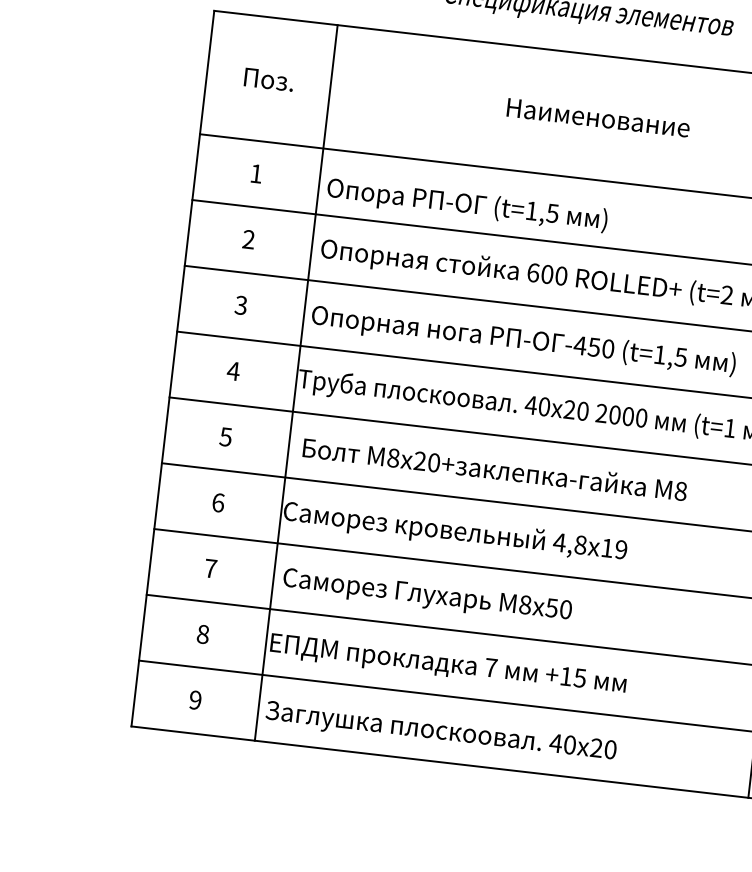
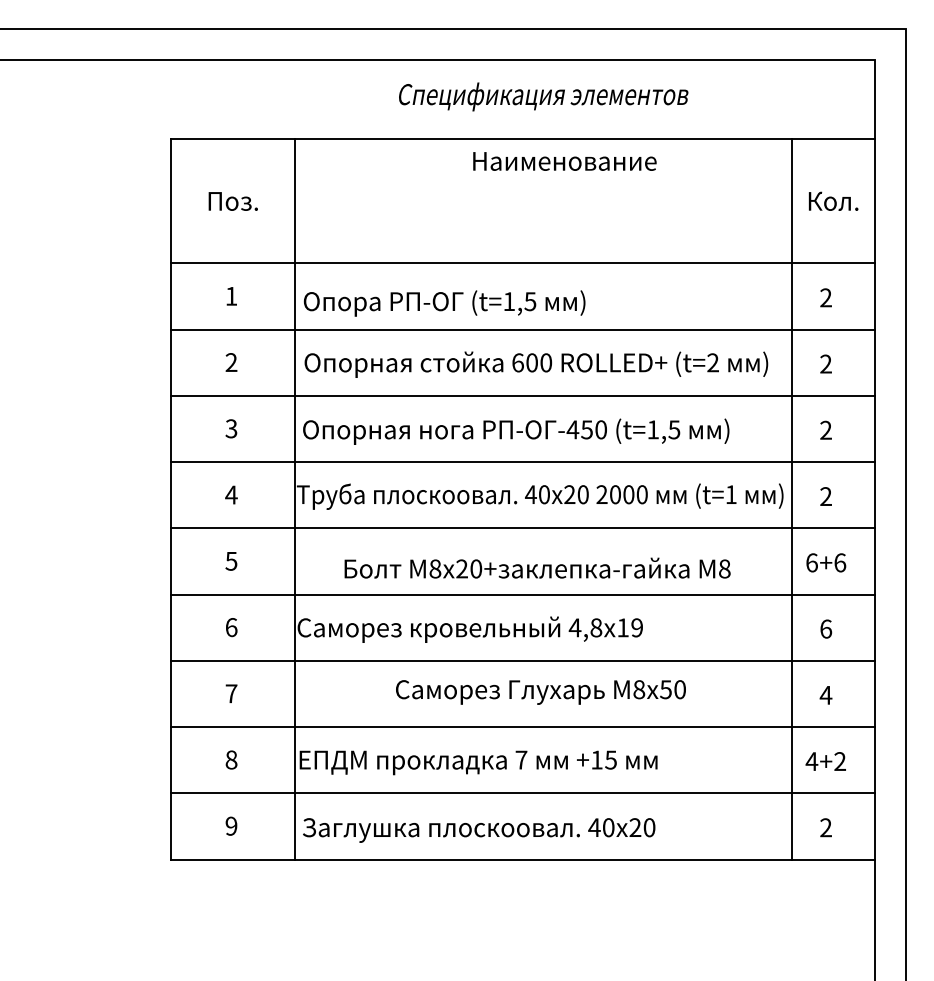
text: (598, 117) -> (564, 161), moved
text: (495, 468) -> (537, 567), moved
text: (426, 596) -> (540, 692), moved

